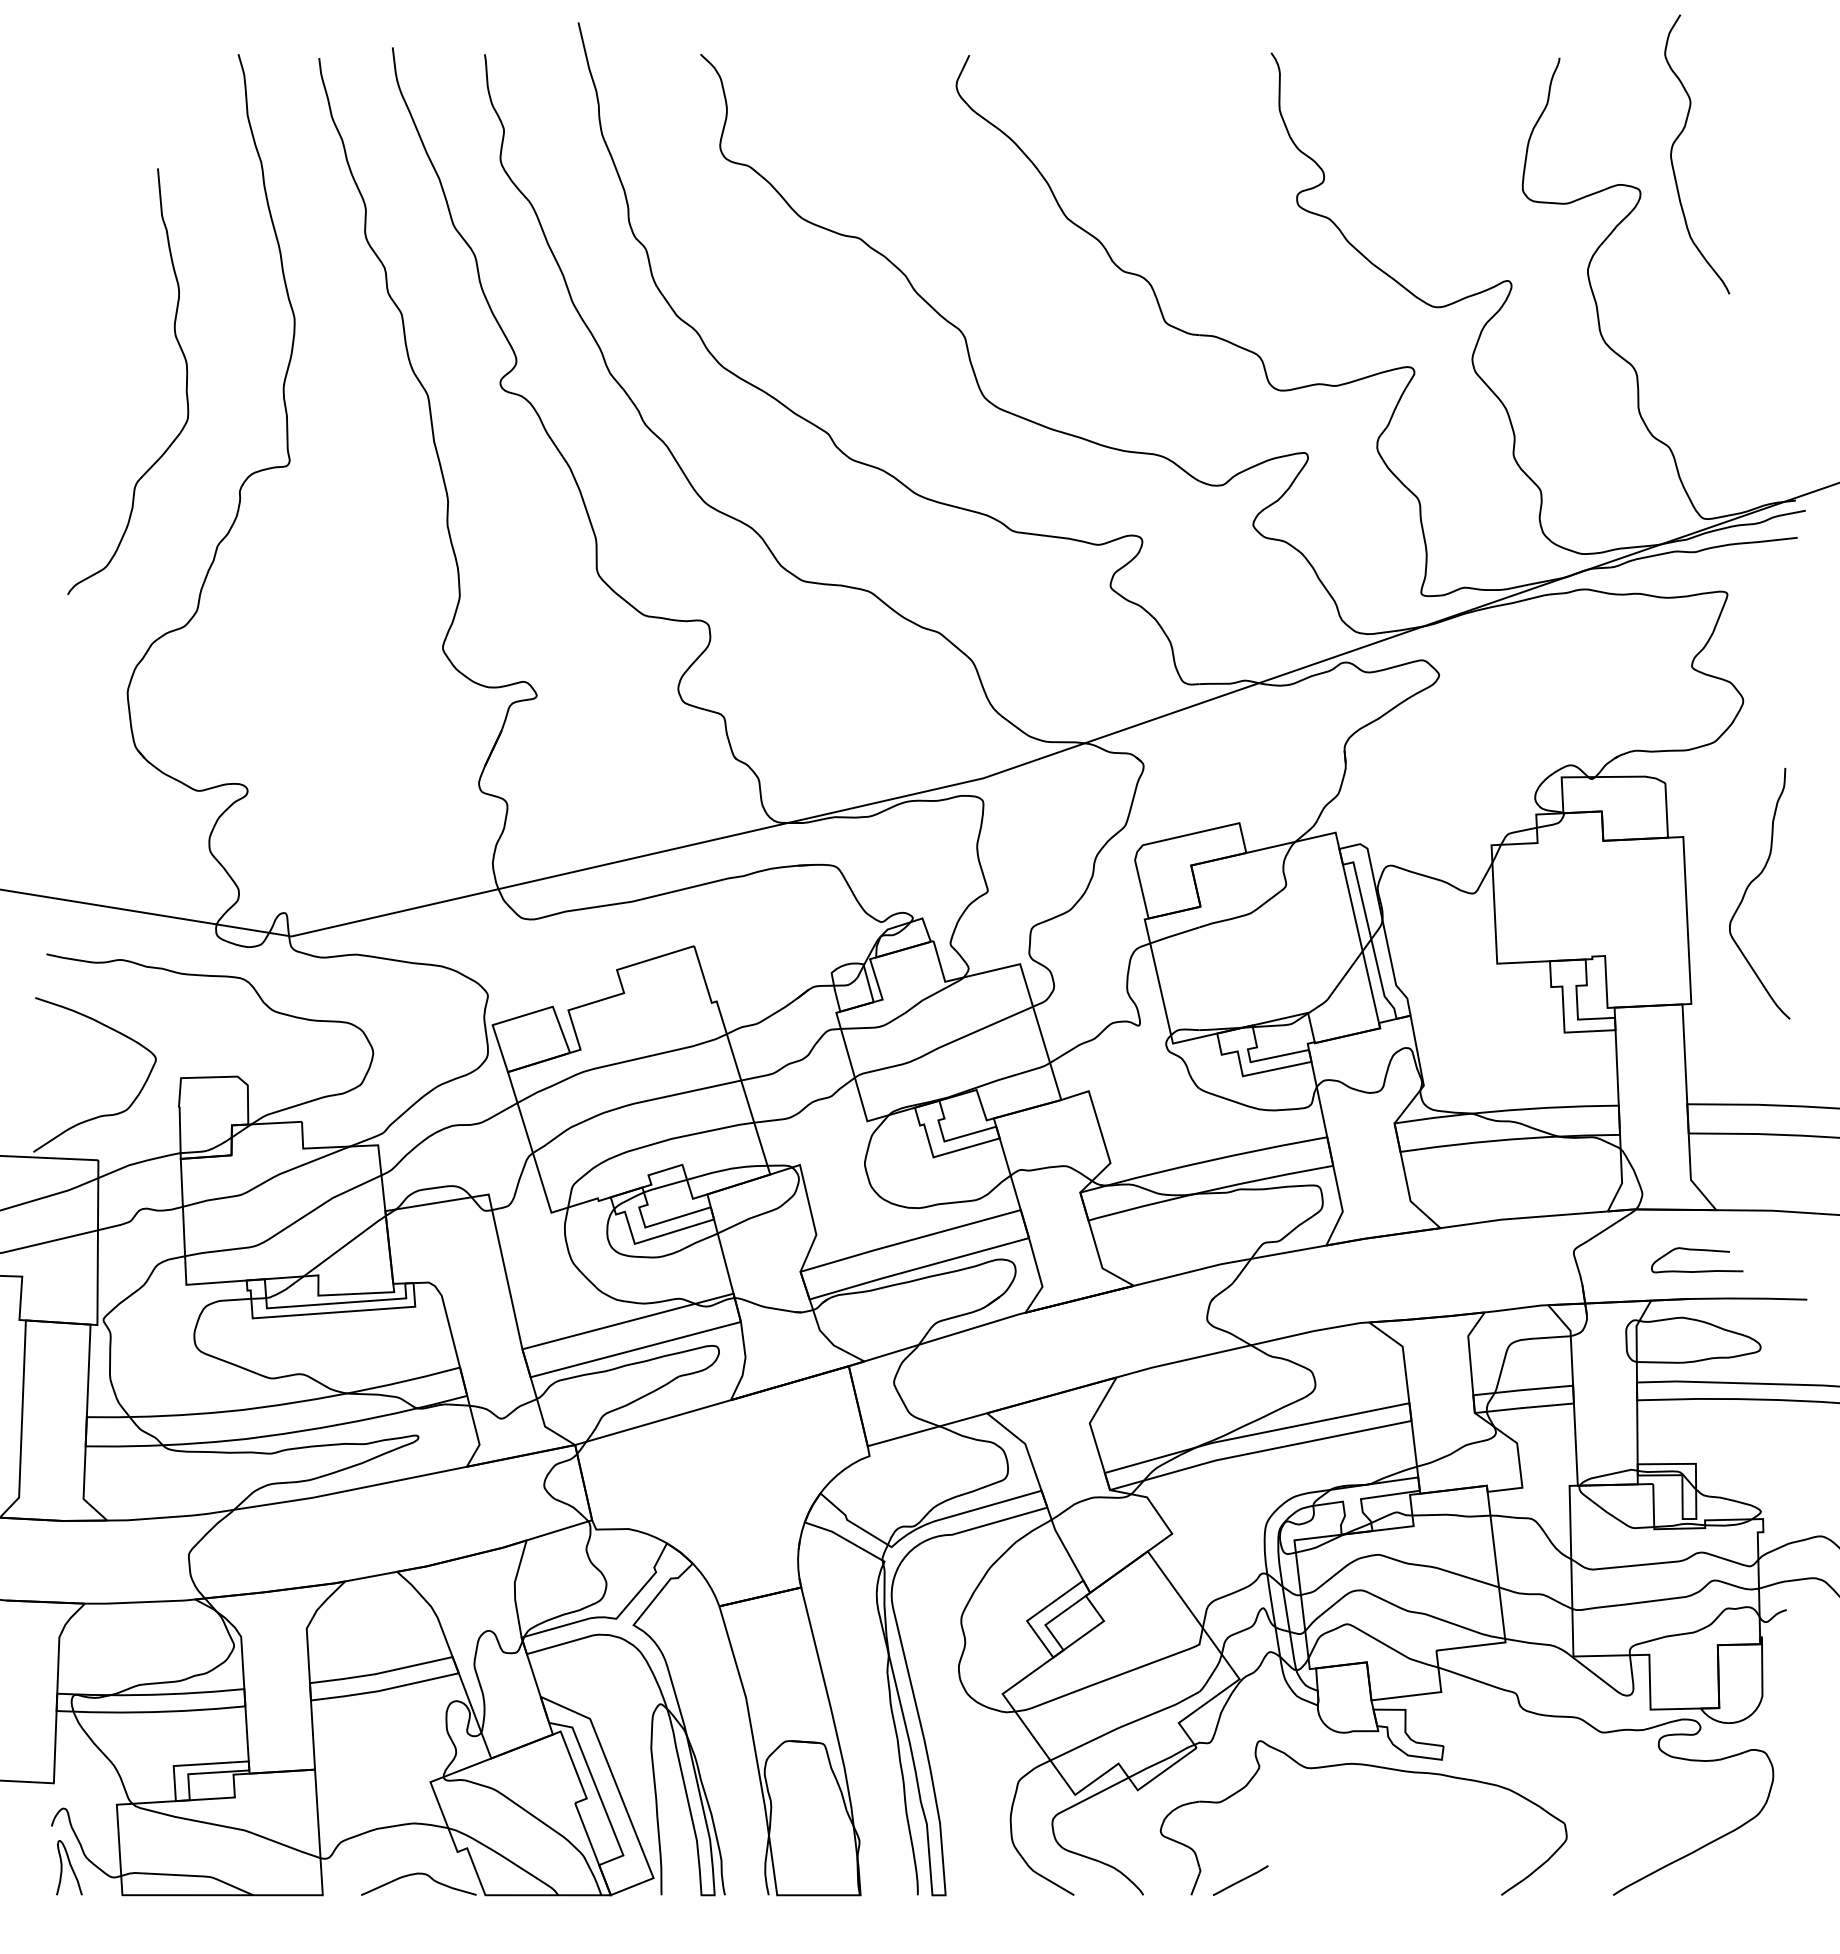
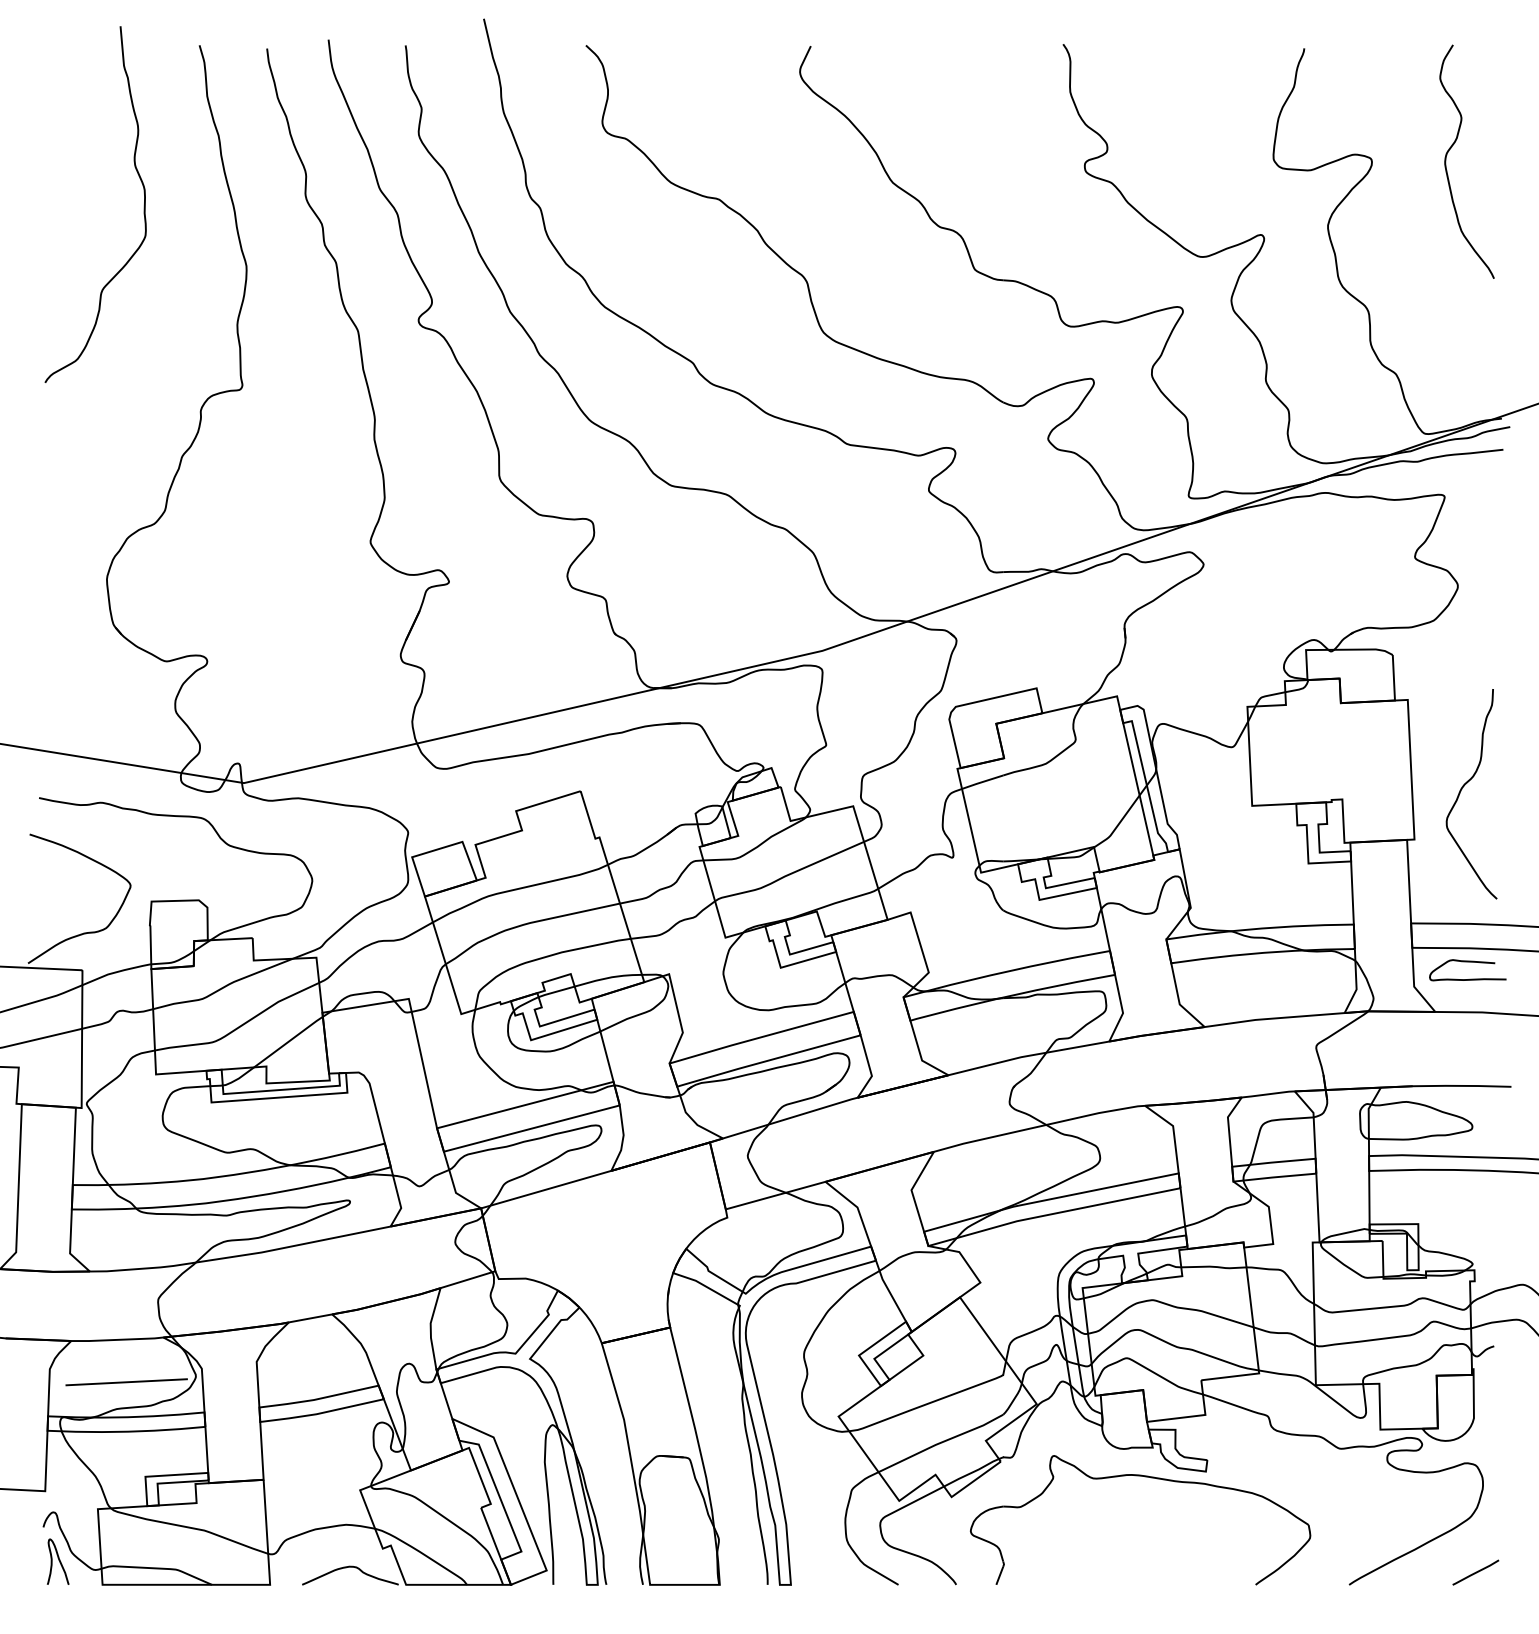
curve: (1678, 138) -> (1451, 148), moved
curve: (185, 388) -> (143, 210), moved
curve: (1748, 888) -> (1462, 789), moved
curve: (1697, 1250) -> (1468, 962), moved
line: (151, 1652) -> (126, 1381), added
line: (1240, 1880) -> (1475, 1572), moved

